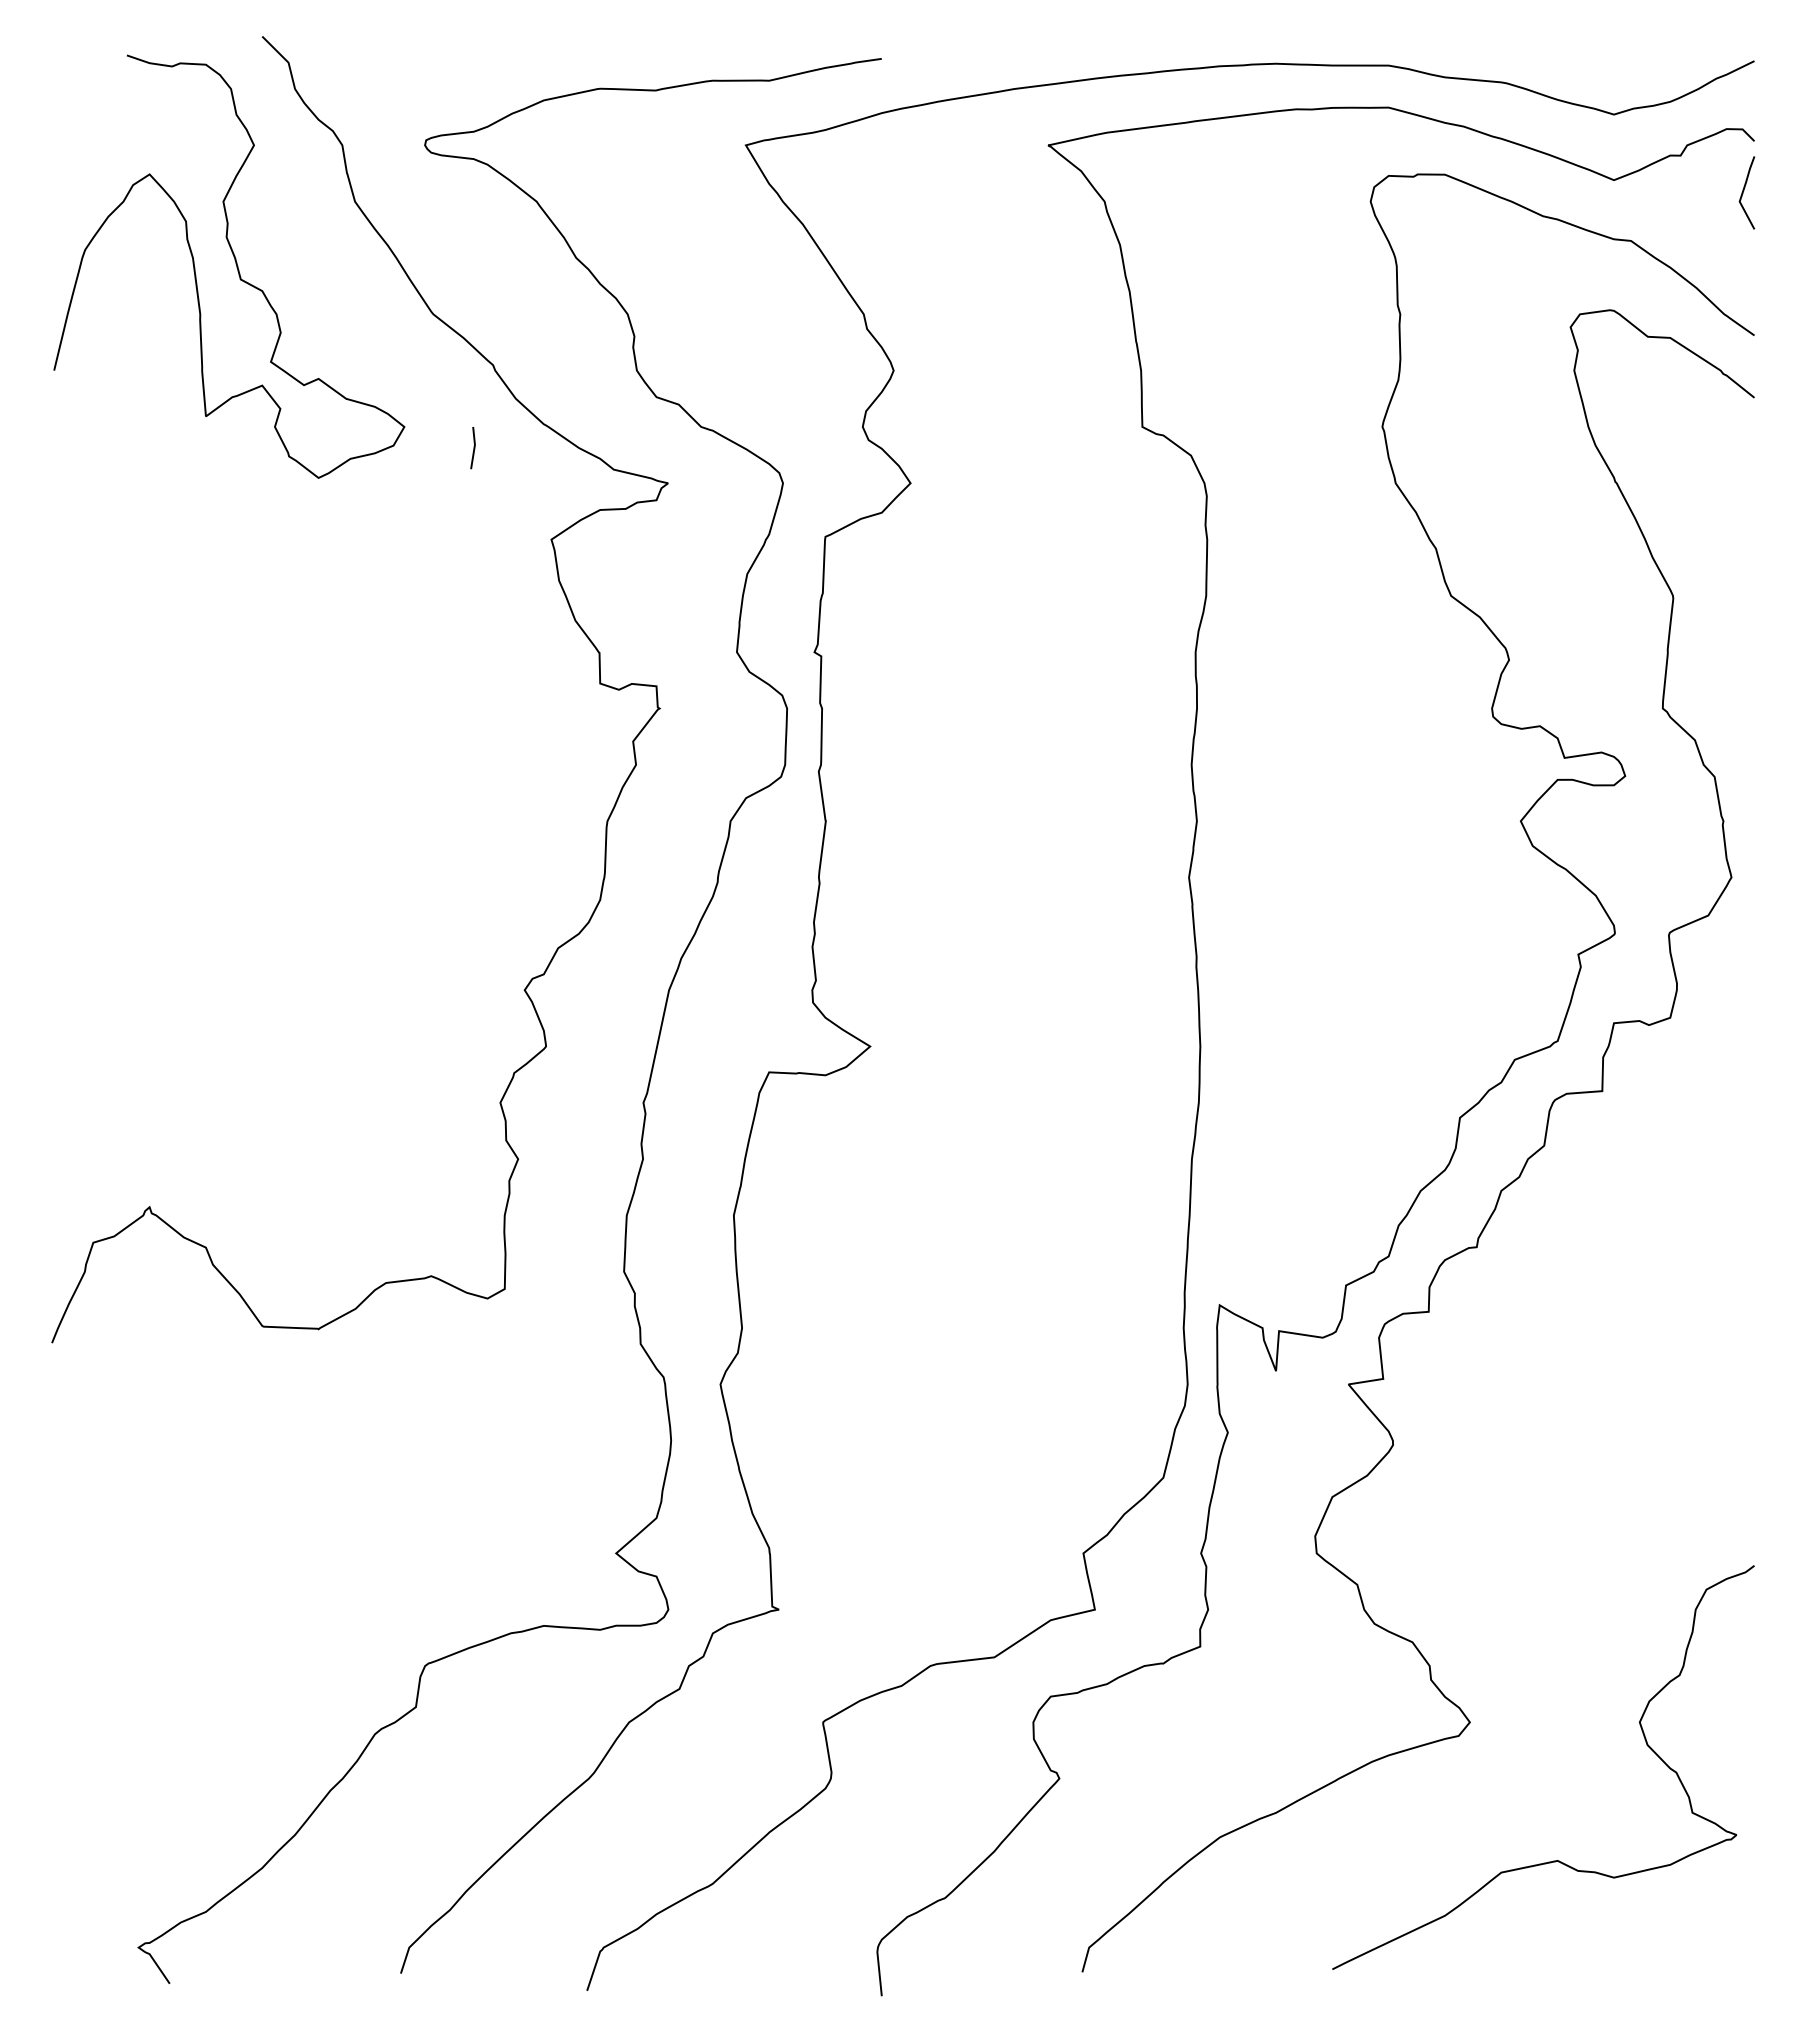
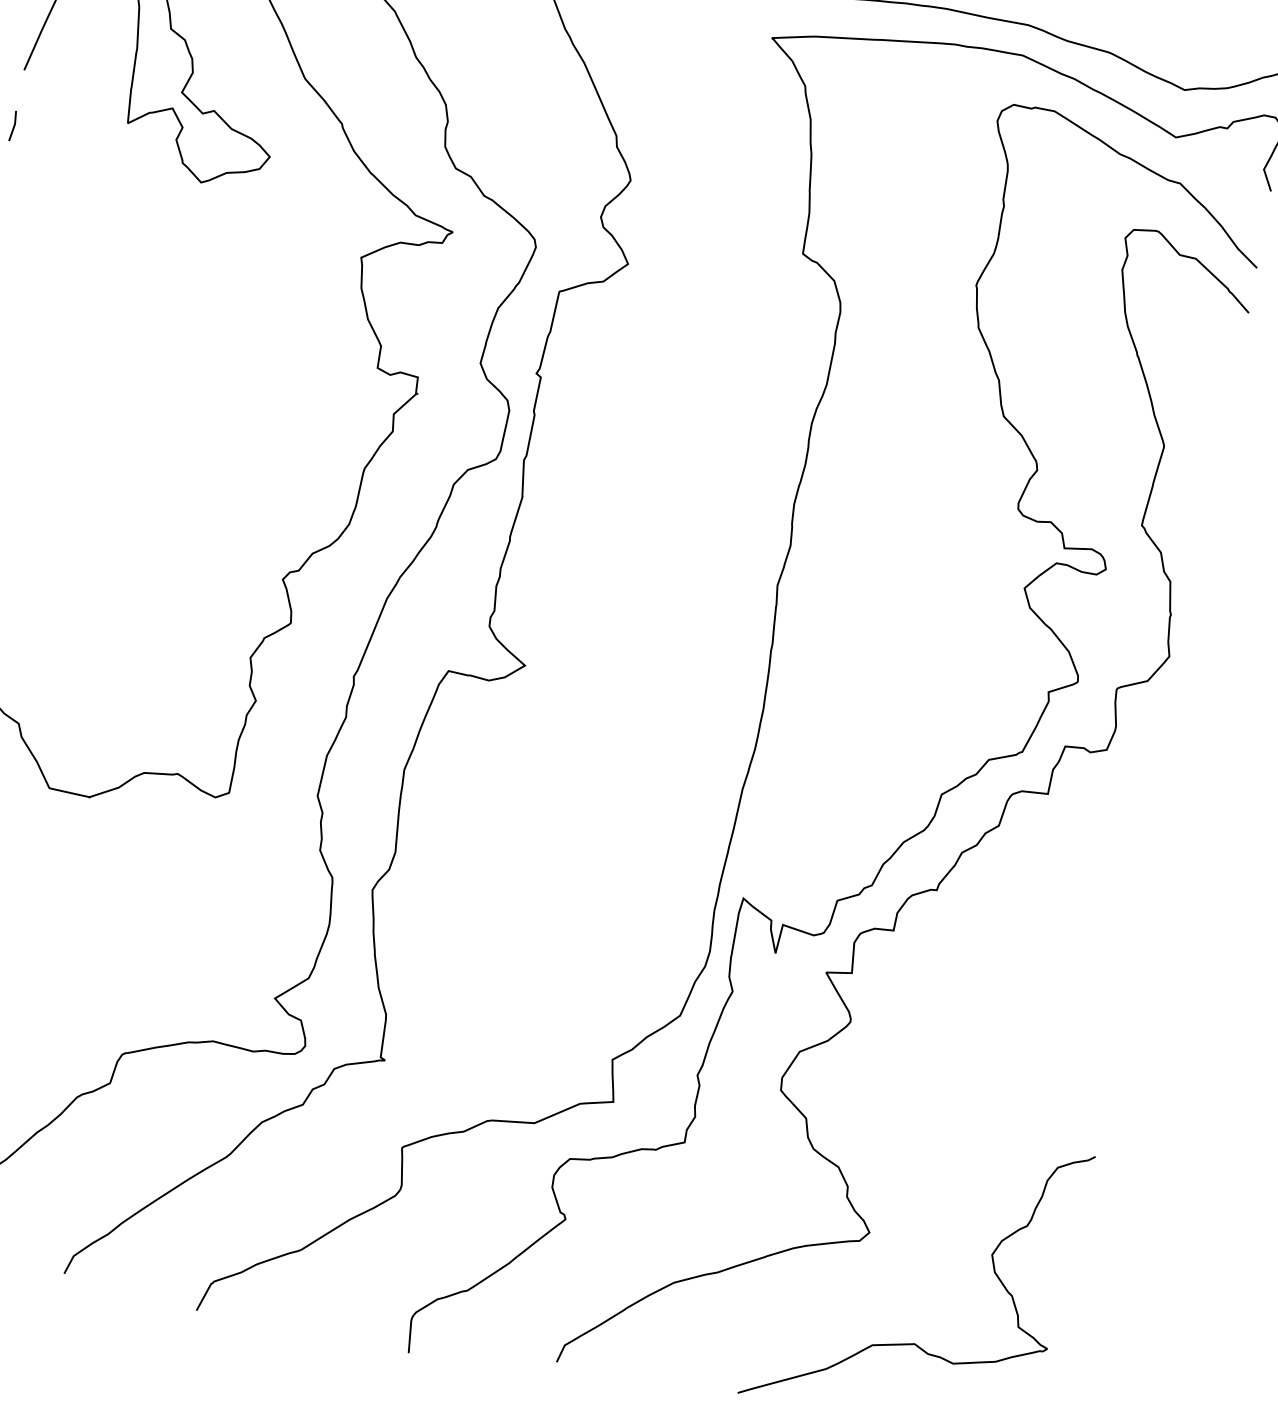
line: (473, 448) -> (13, 126), moved

